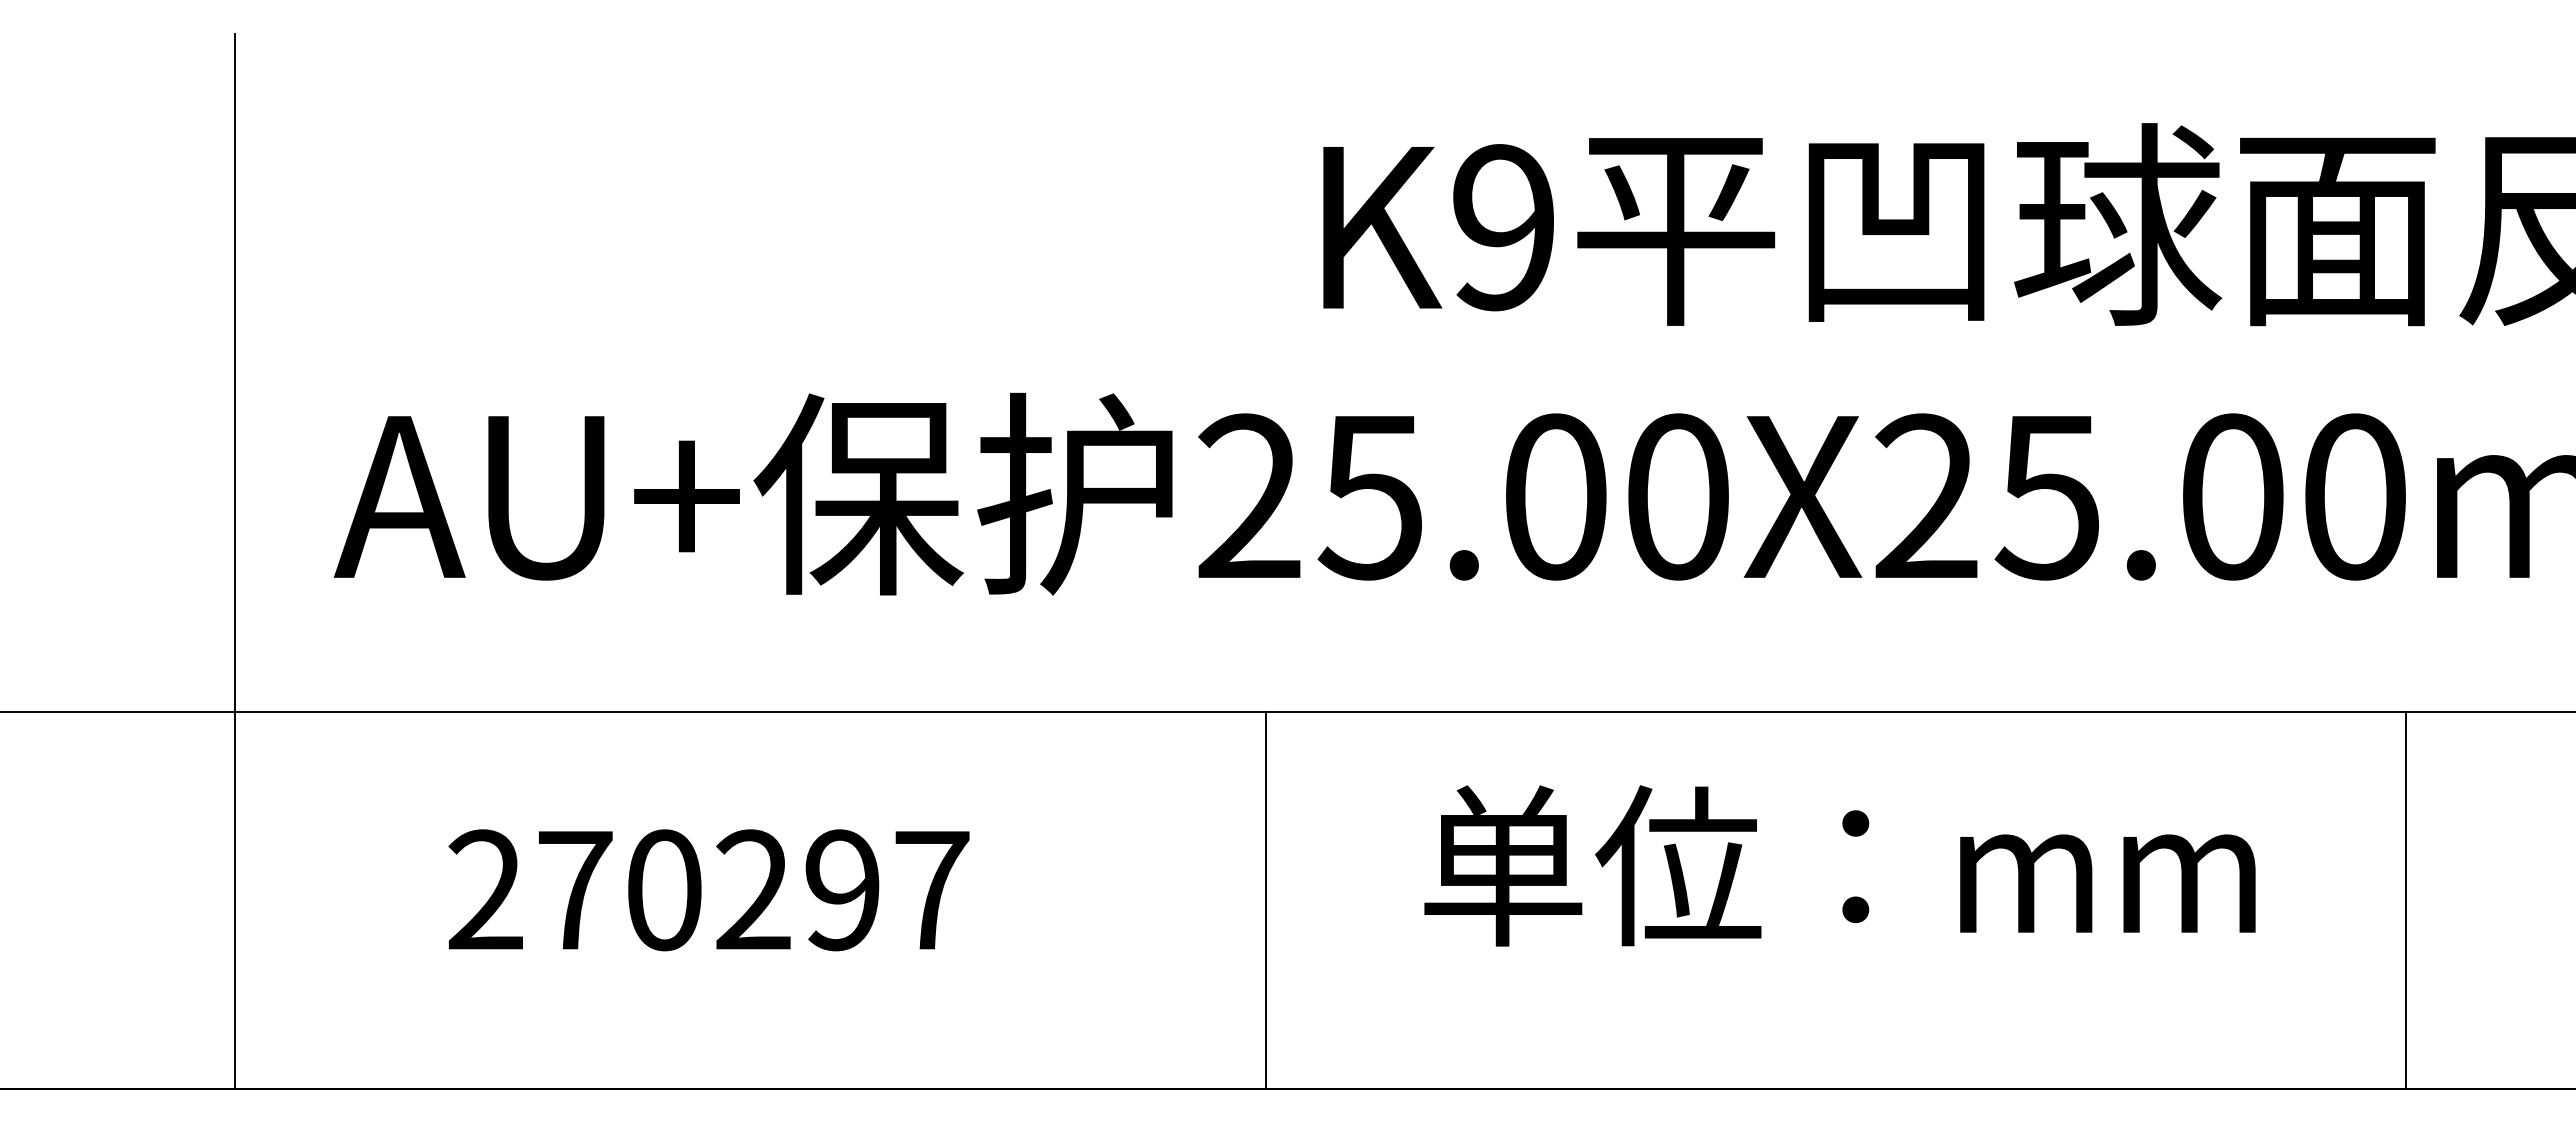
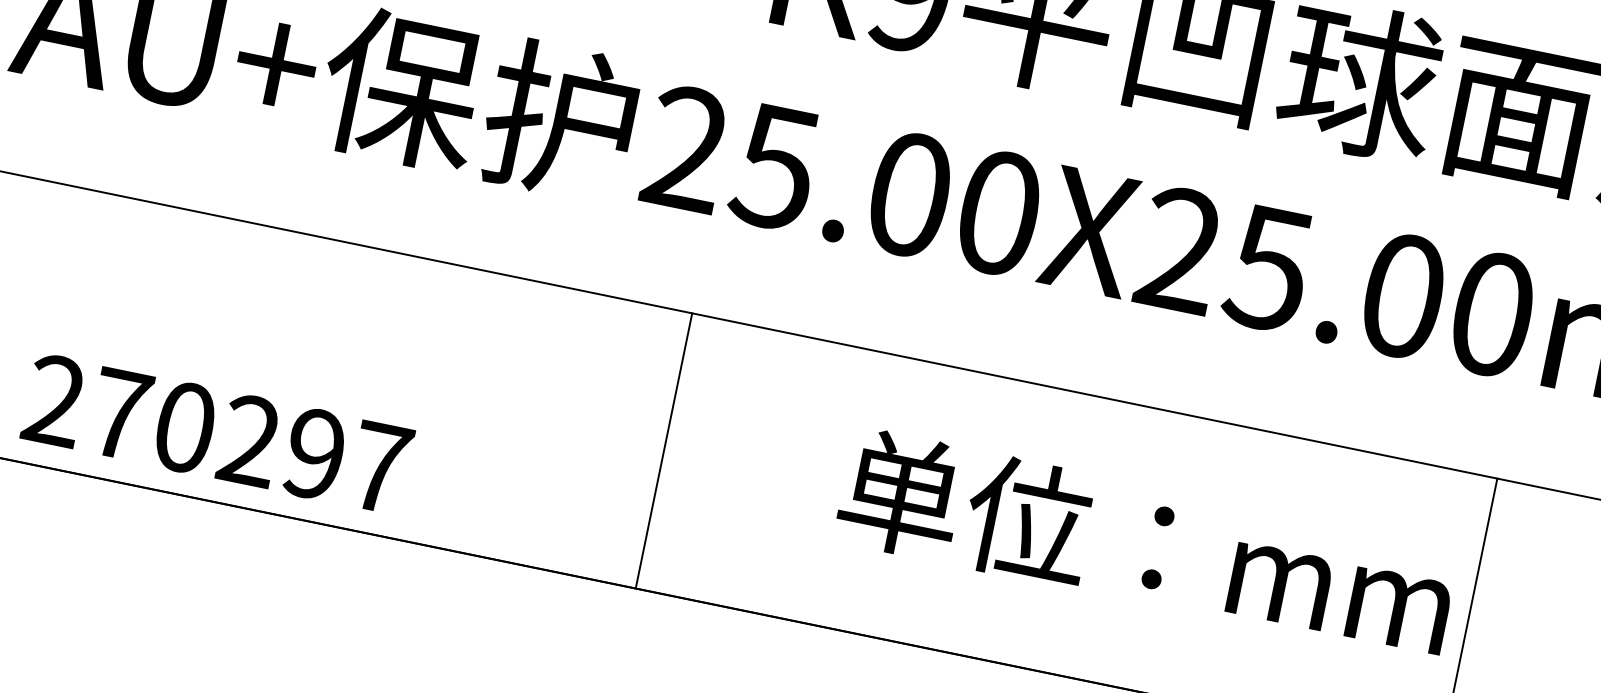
text: (1839, 865) -> (1146, 544), moved
text: (708, 890) -> (217, 434), moved
line: (1266, 900) -> (664, 450), moved

